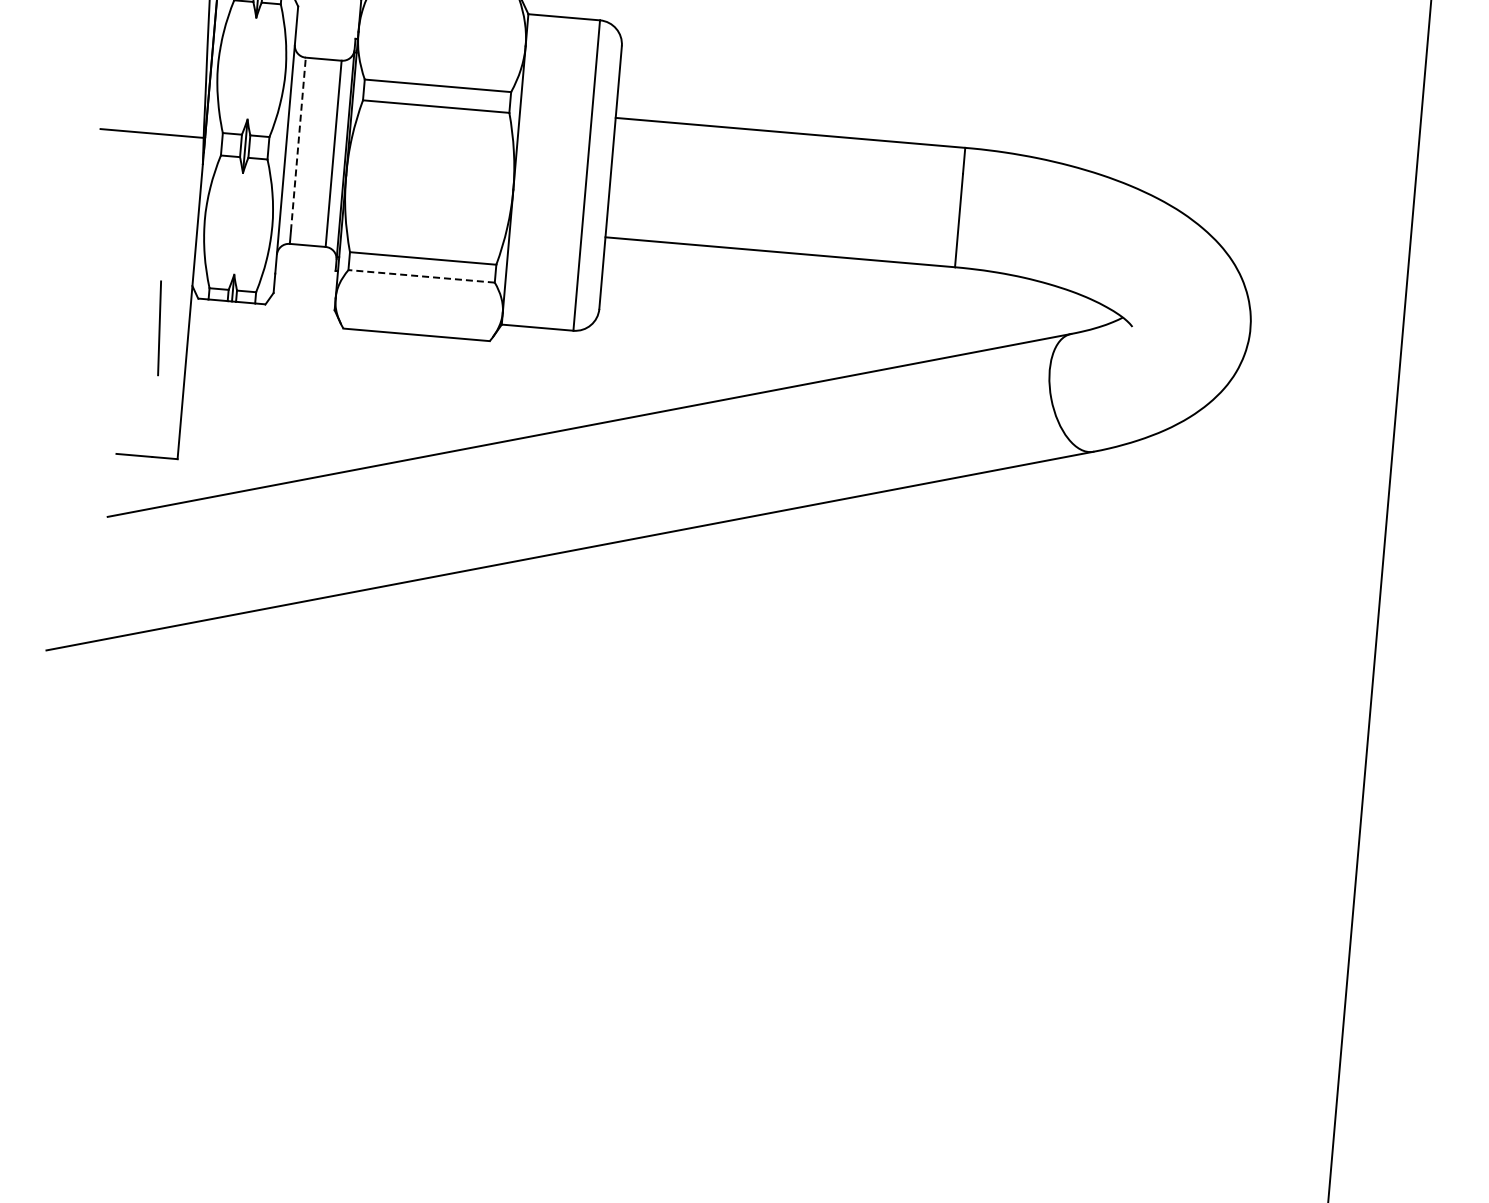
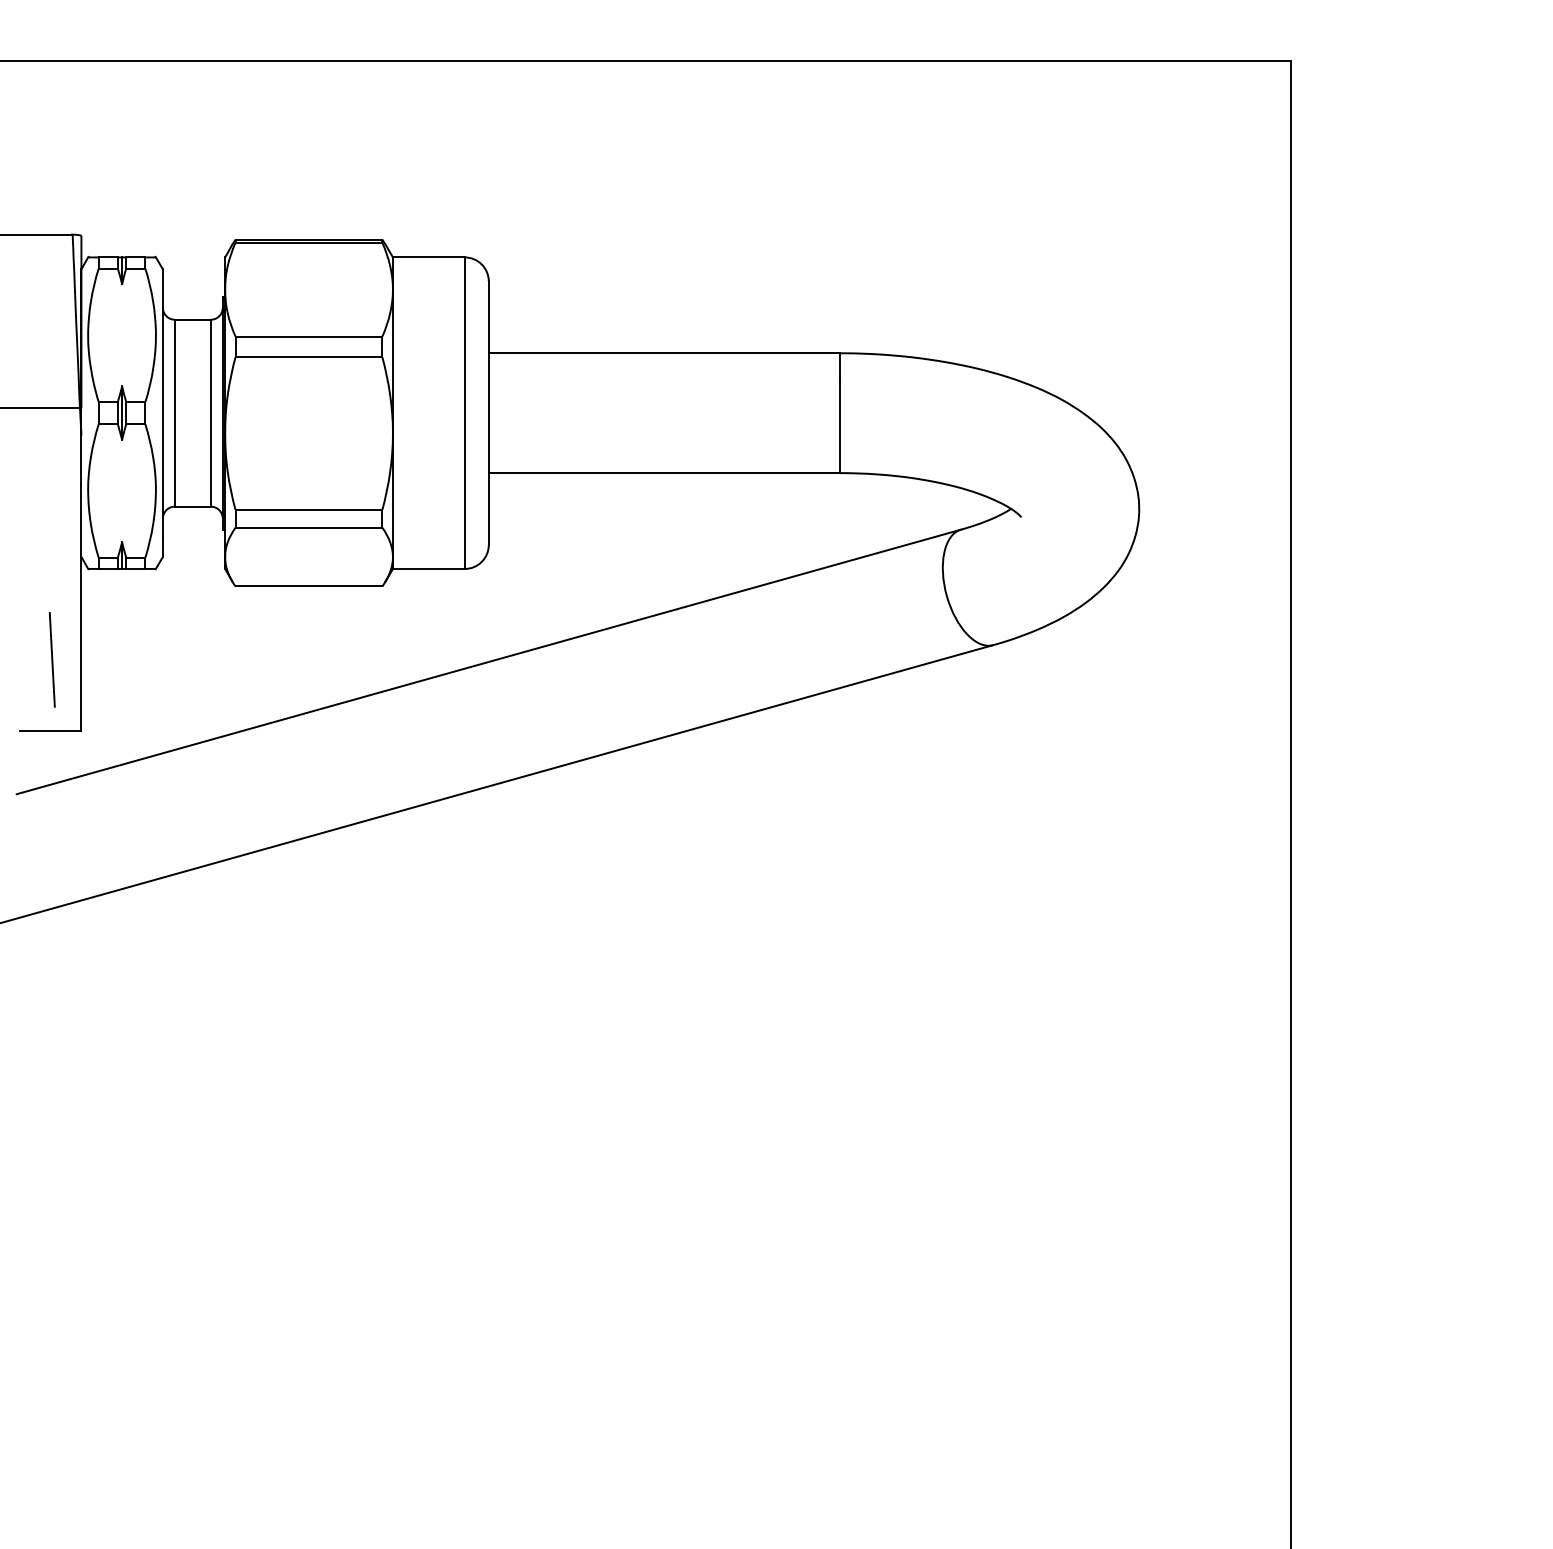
line: (298, 144) -> (174, 406), dashed -> solid
line: (421, 276) -> (308, 527), dashed -> solid
line: (158, 327) -> (51, 659), moved

